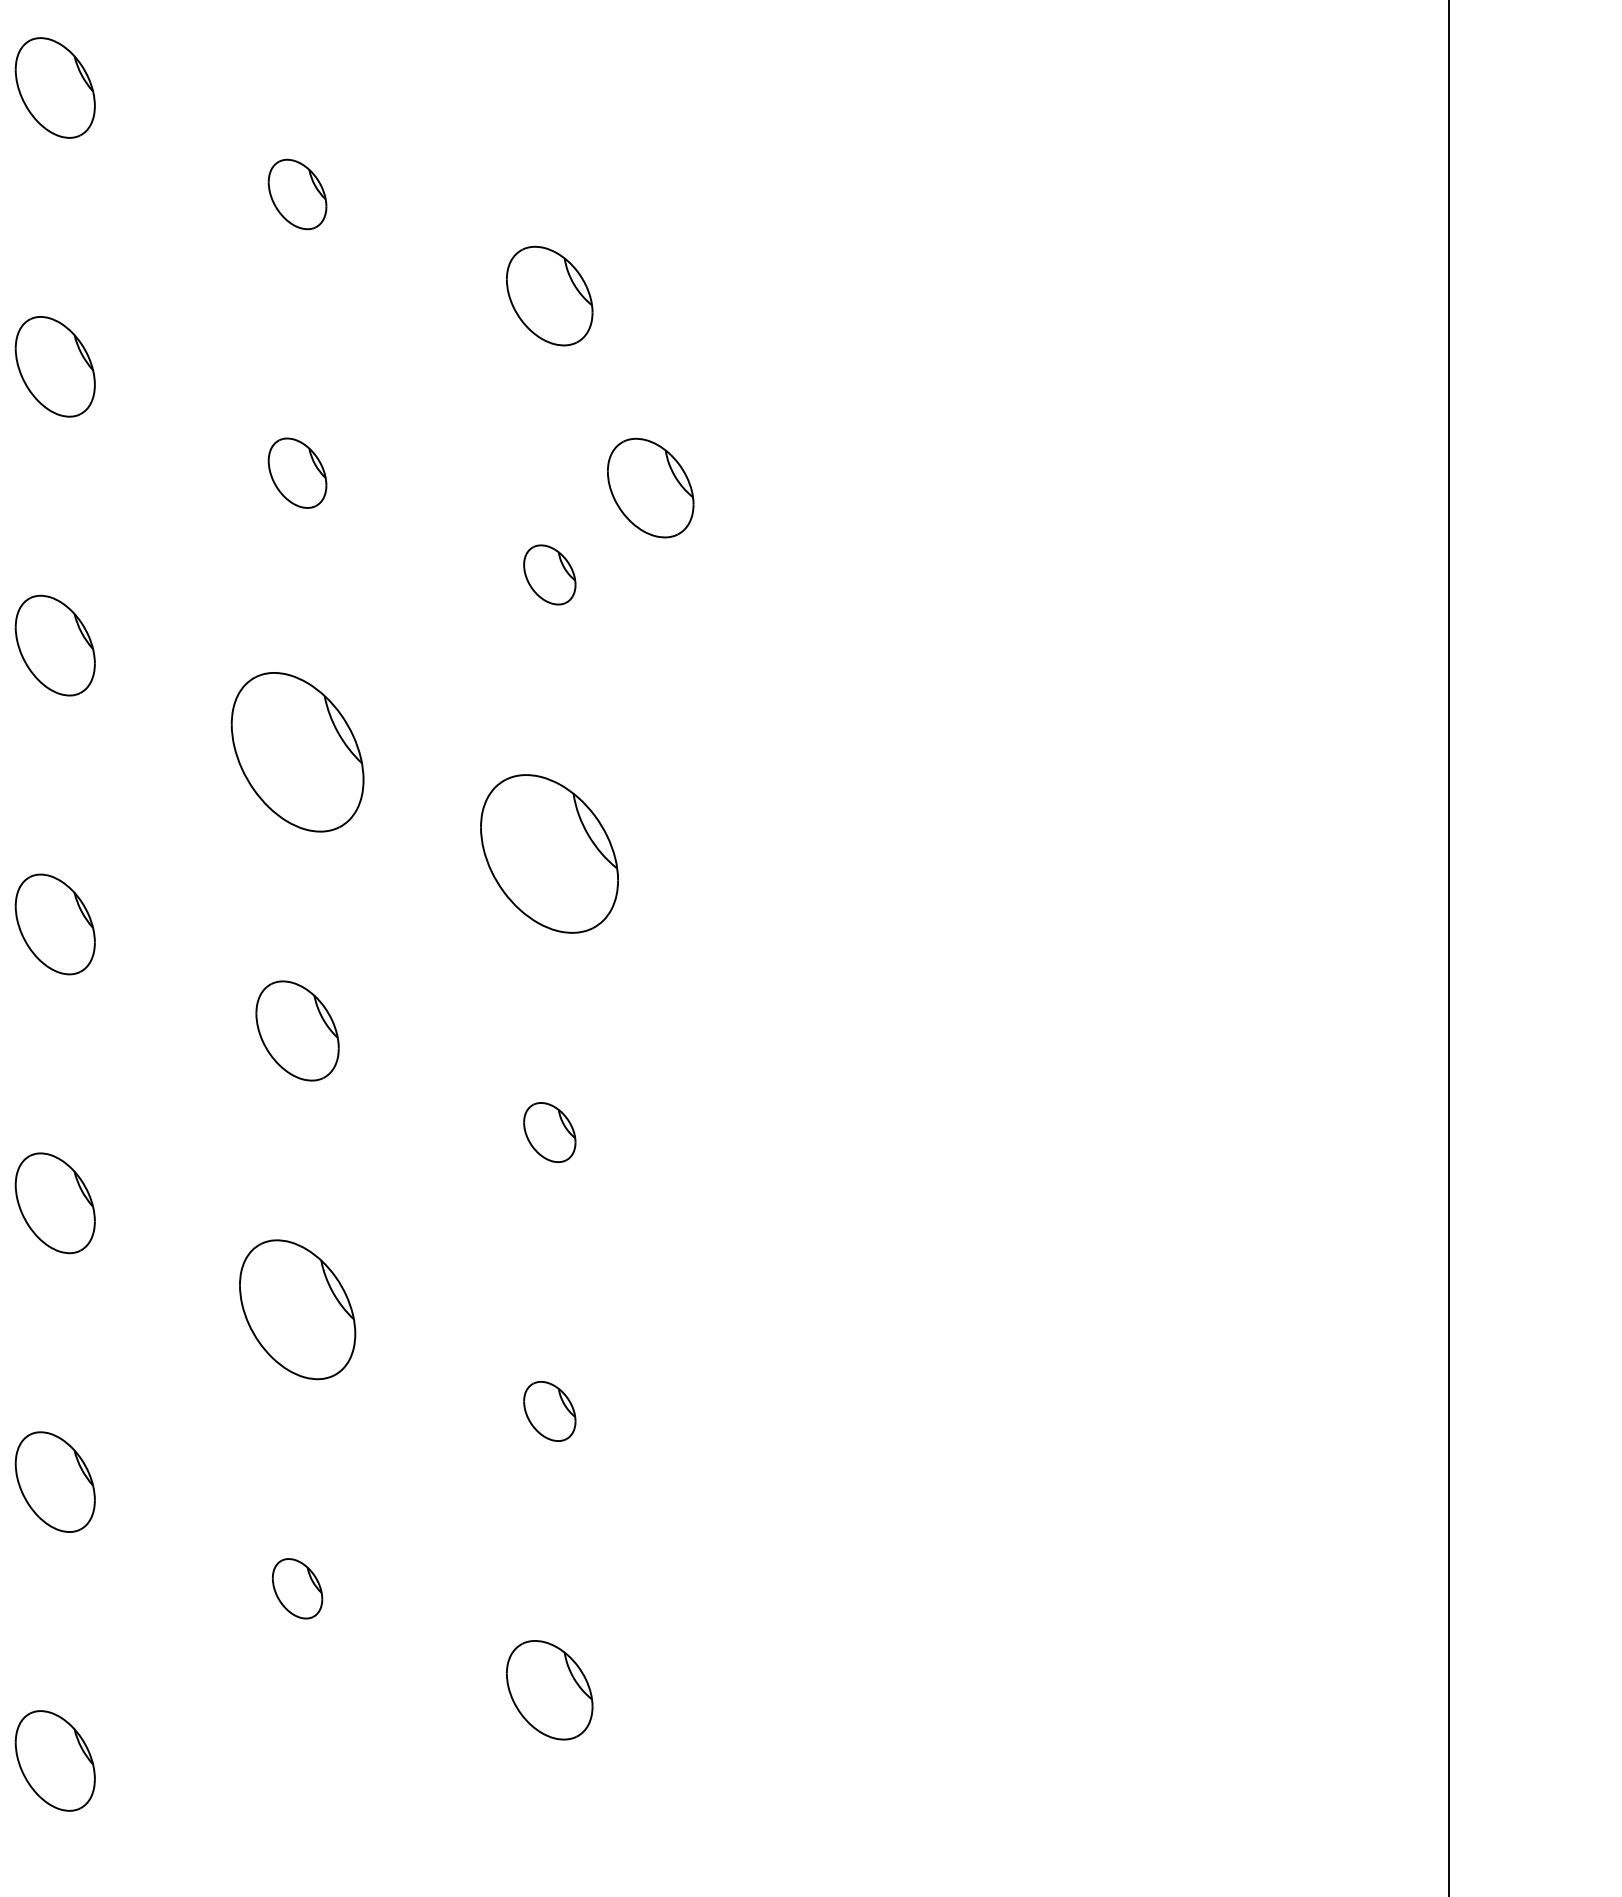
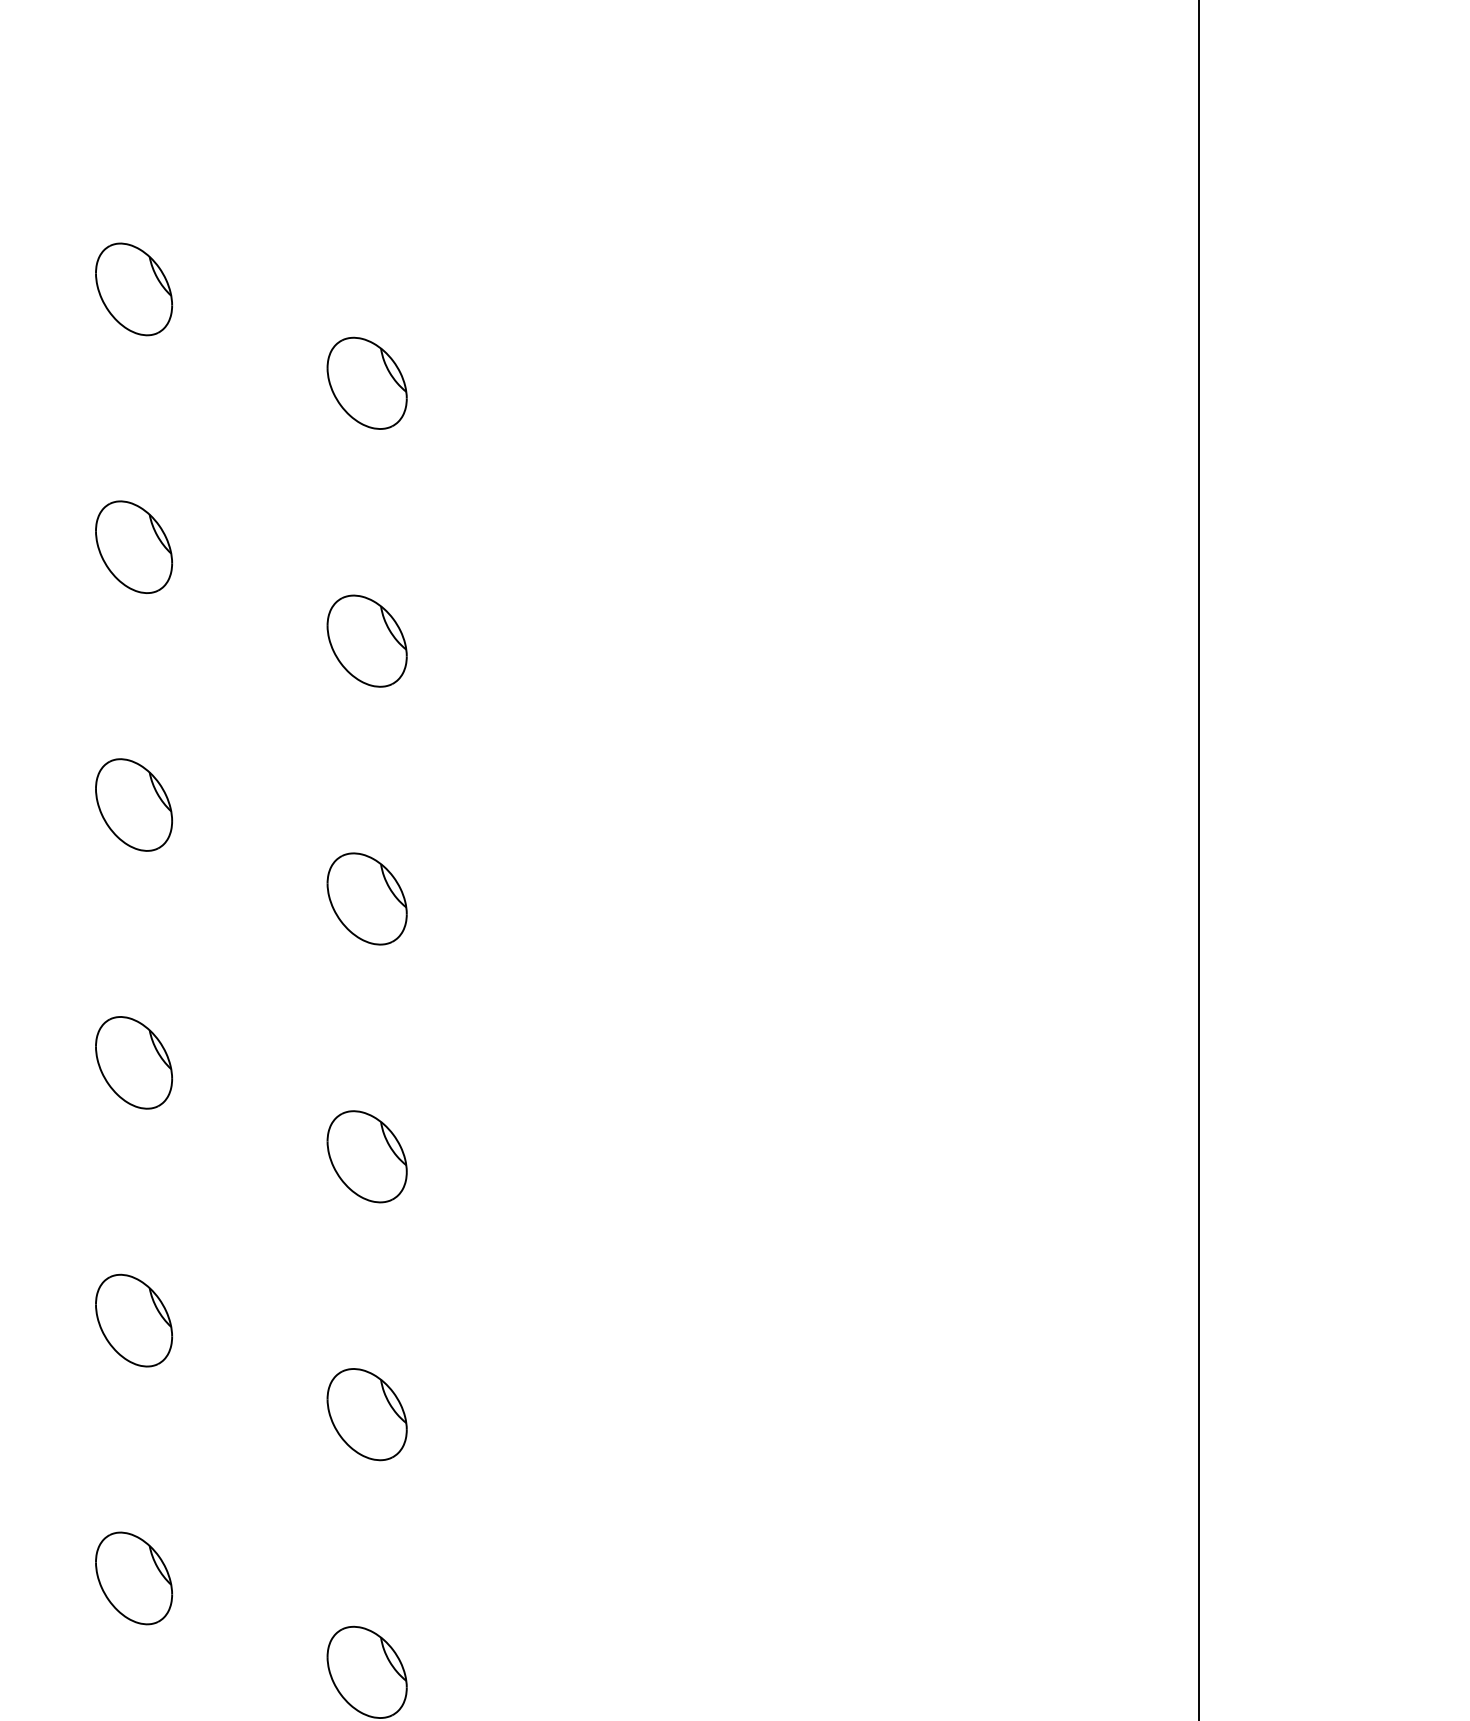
part: (297, 194) -> (133, 289), size x1.43
part: (297, 472) -> (133, 546), size x1.43
part: (650, 487) -> (460, 560), removed
part: (549, 574) -> (366, 640), size x1.67
part: (297, 751) -> (133, 804), size x0.62
part: (549, 853) -> (366, 898), size x0.62
part: (549, 1132) -> (366, 1156), size x1.67
part: (297, 1309) -> (133, 1320), size x0.71
part: (549, 1411) -> (366, 1414), size x1.67
part: (297, 1588) -> (133, 1578), size x1.67

